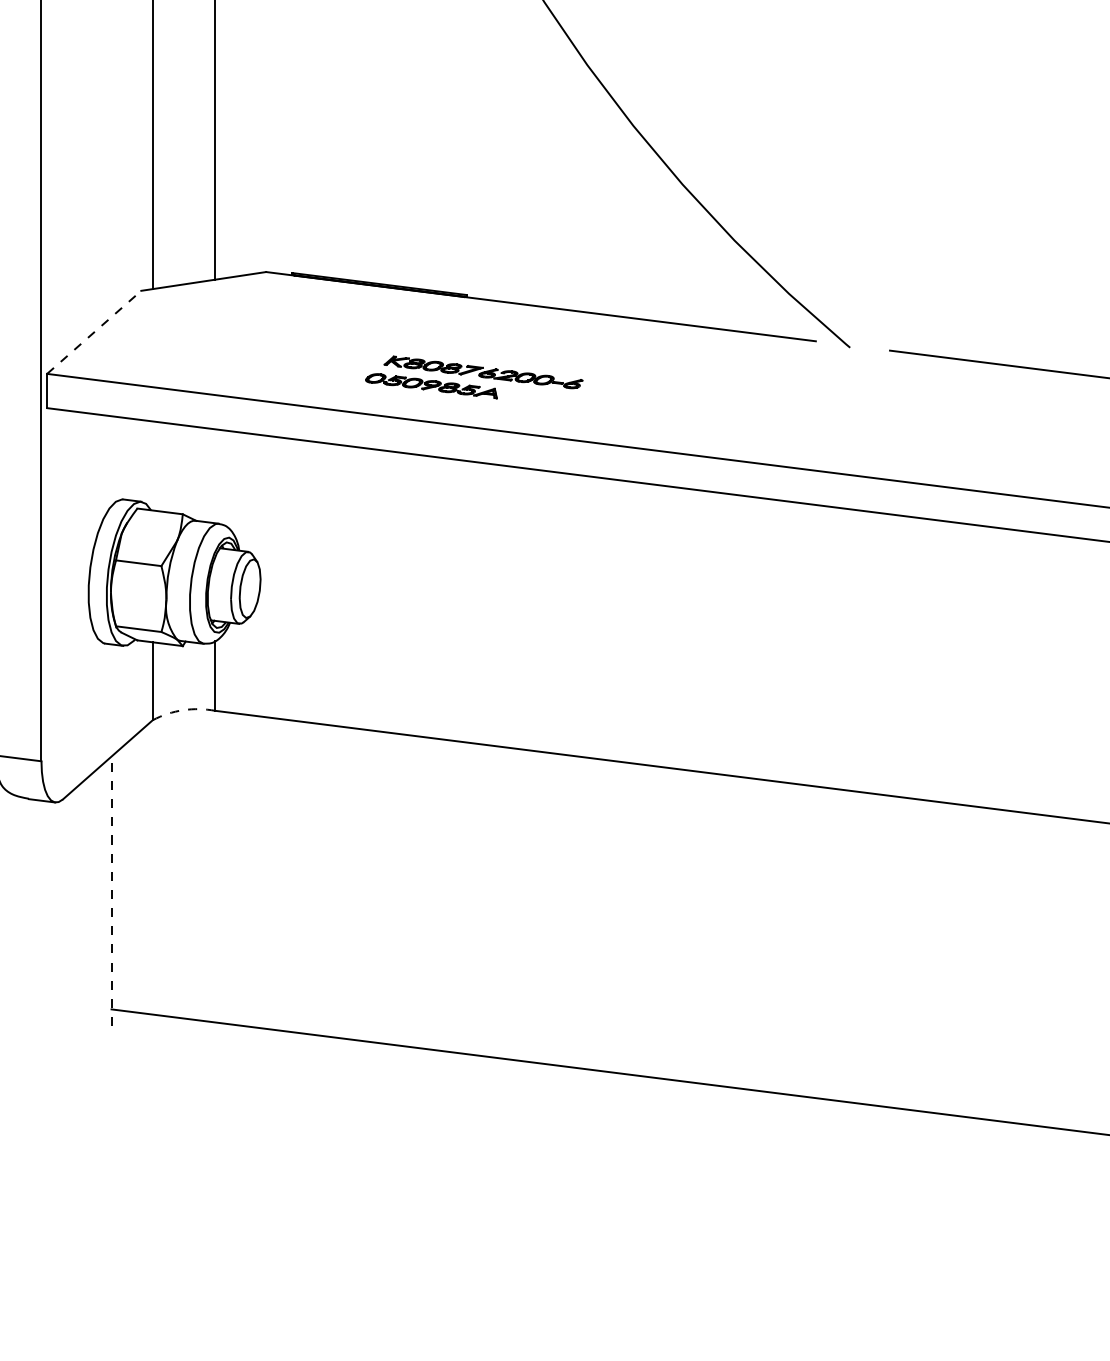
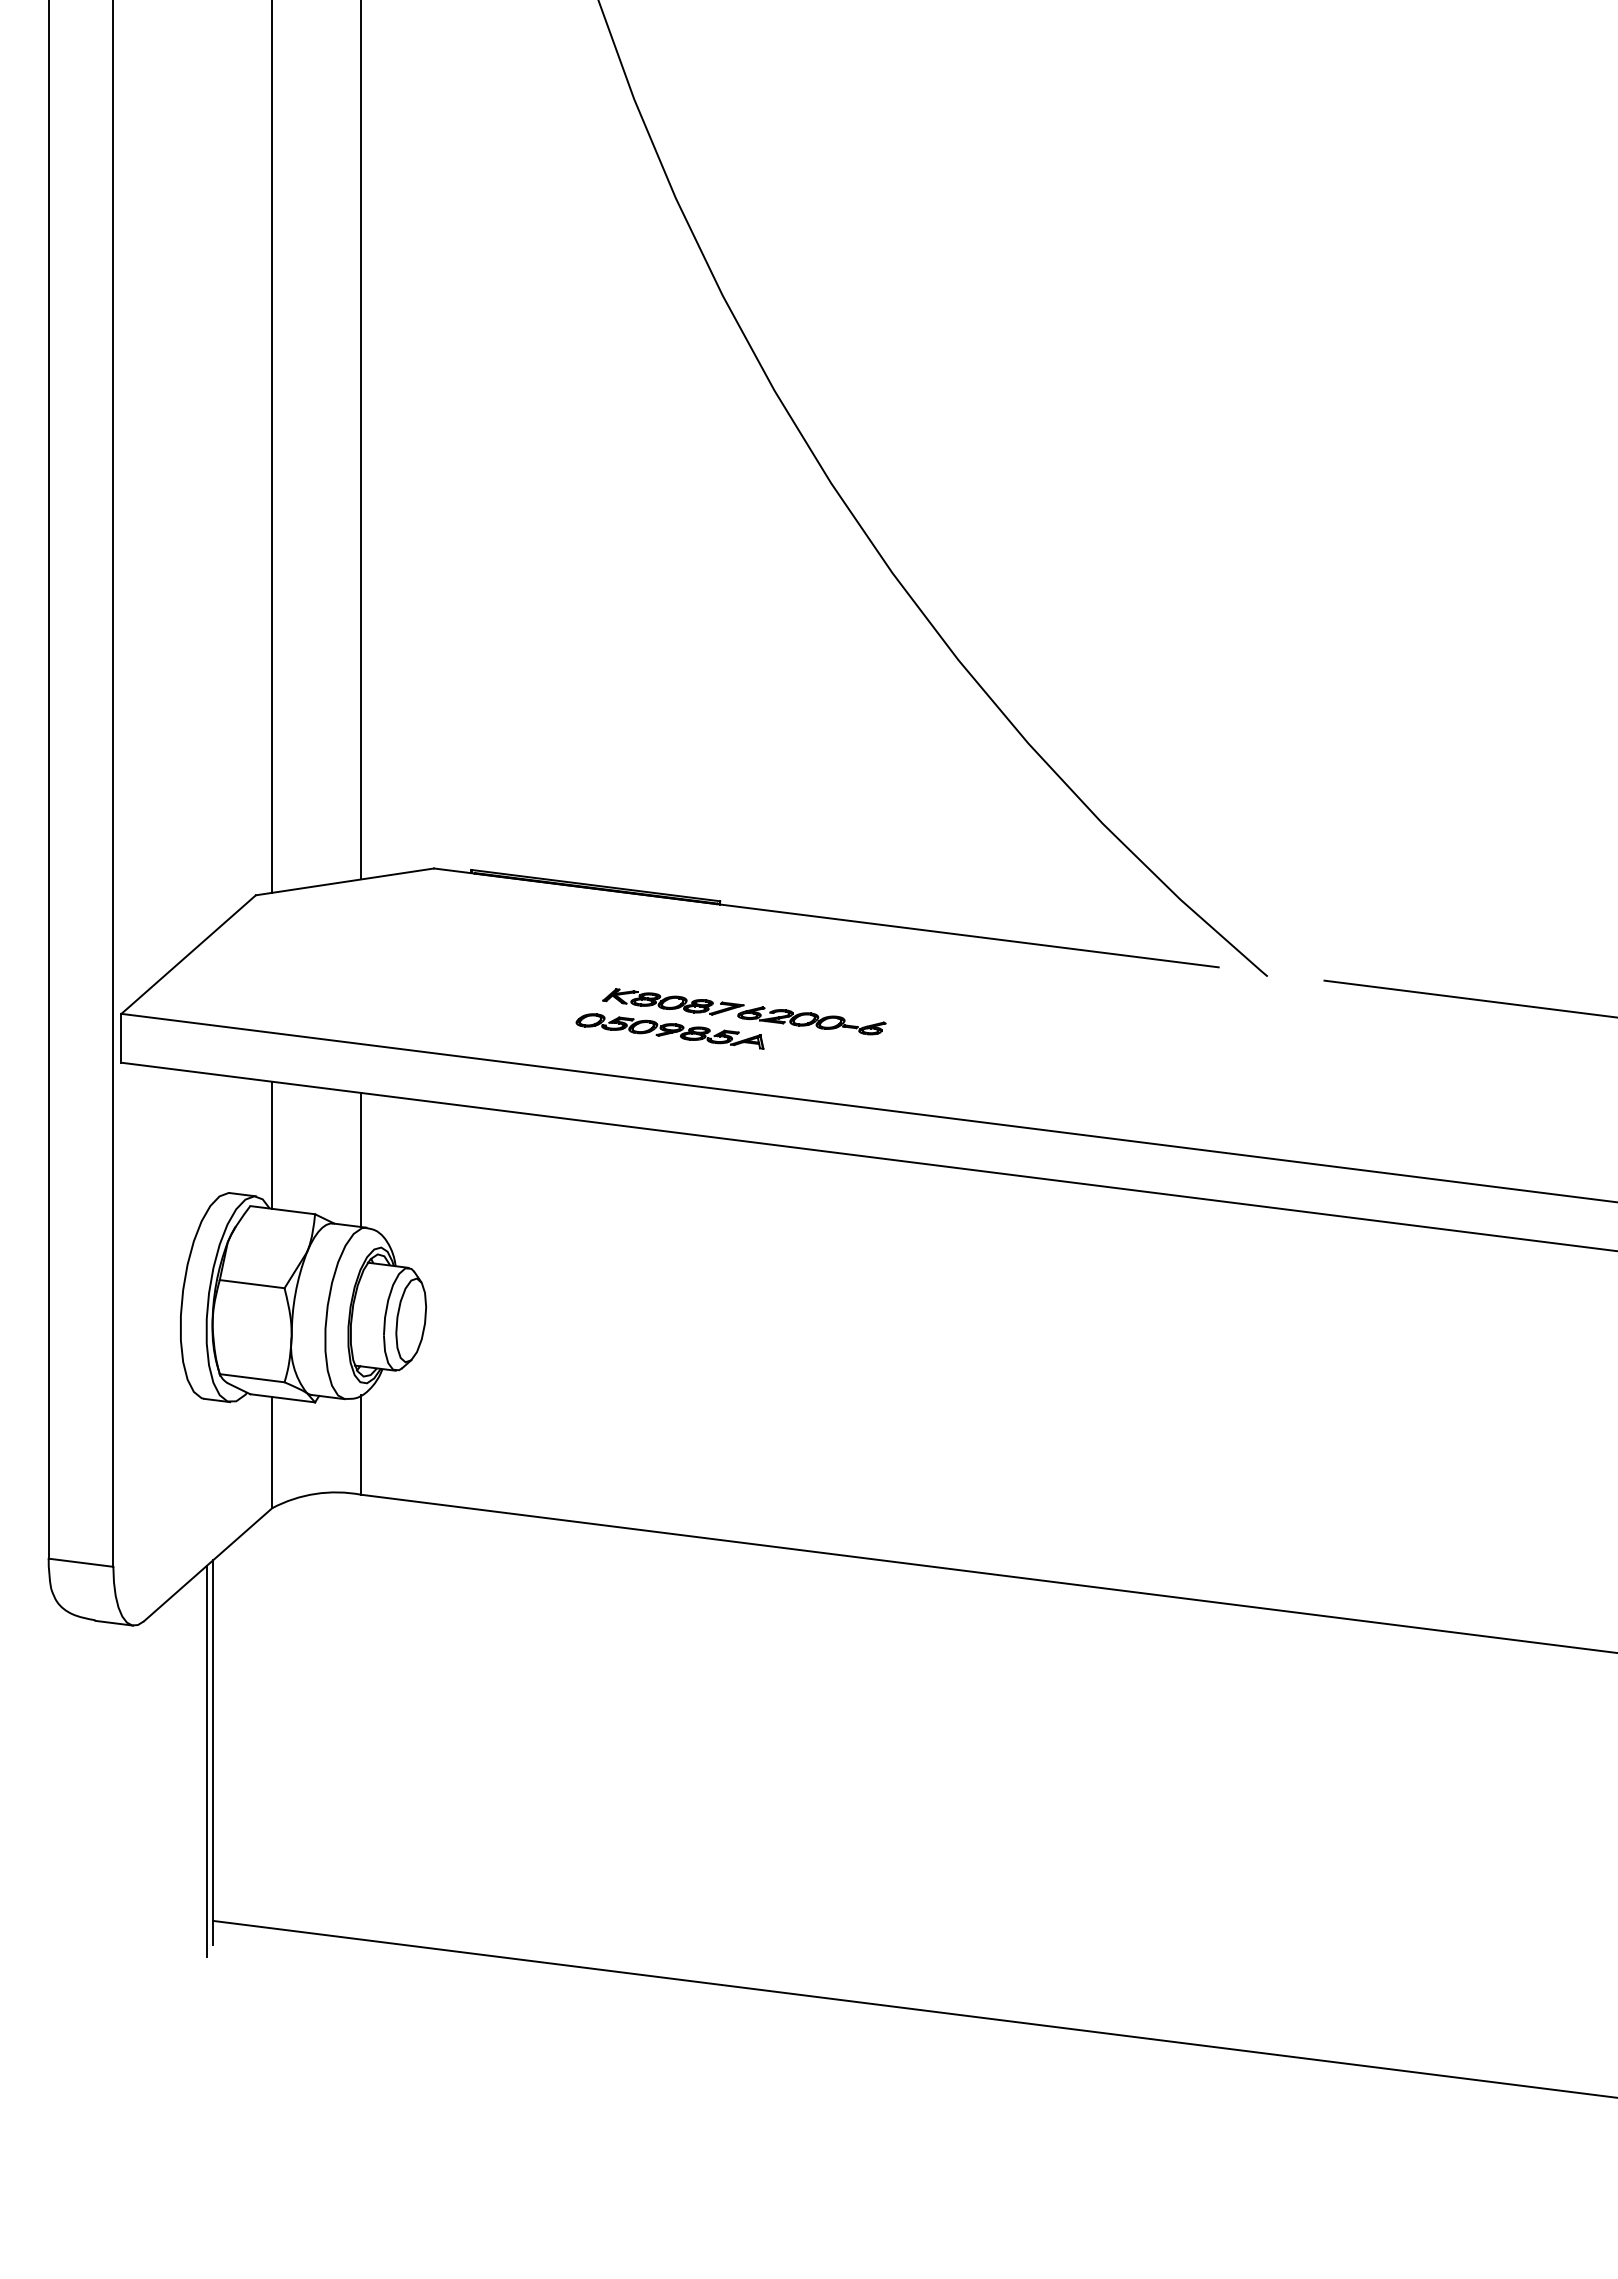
line: (94, 332) -> (188, 954), dashed -> solid
line: (152, 465) -> (272, 1144), added
line: (215, 475) -> (361, 1159), added
arc: (183, 709) -> (315, 1493), dashed -> solid
line: (111, 890) -> (213, 1751), dashed -> solid
line: (106, 897) -> (206, 1761), added

